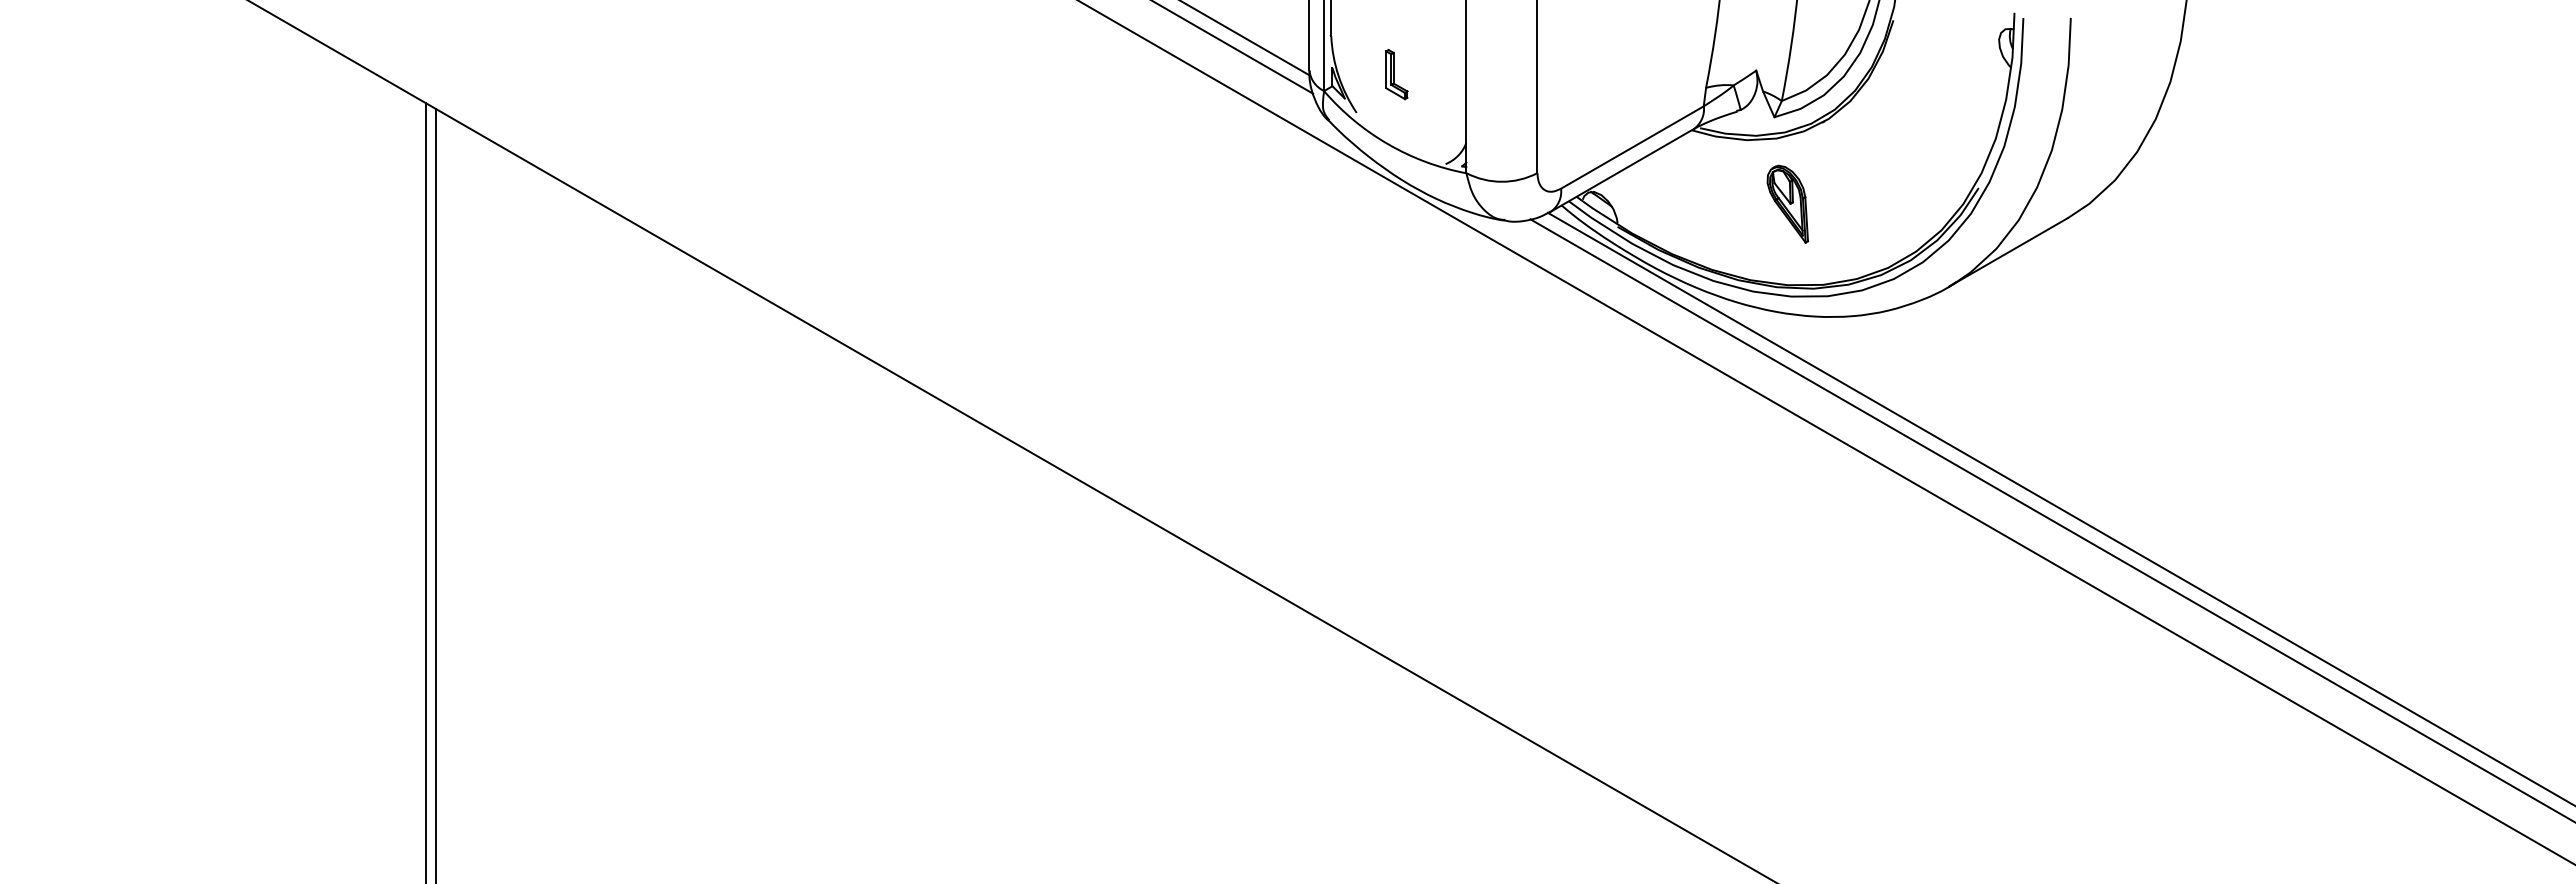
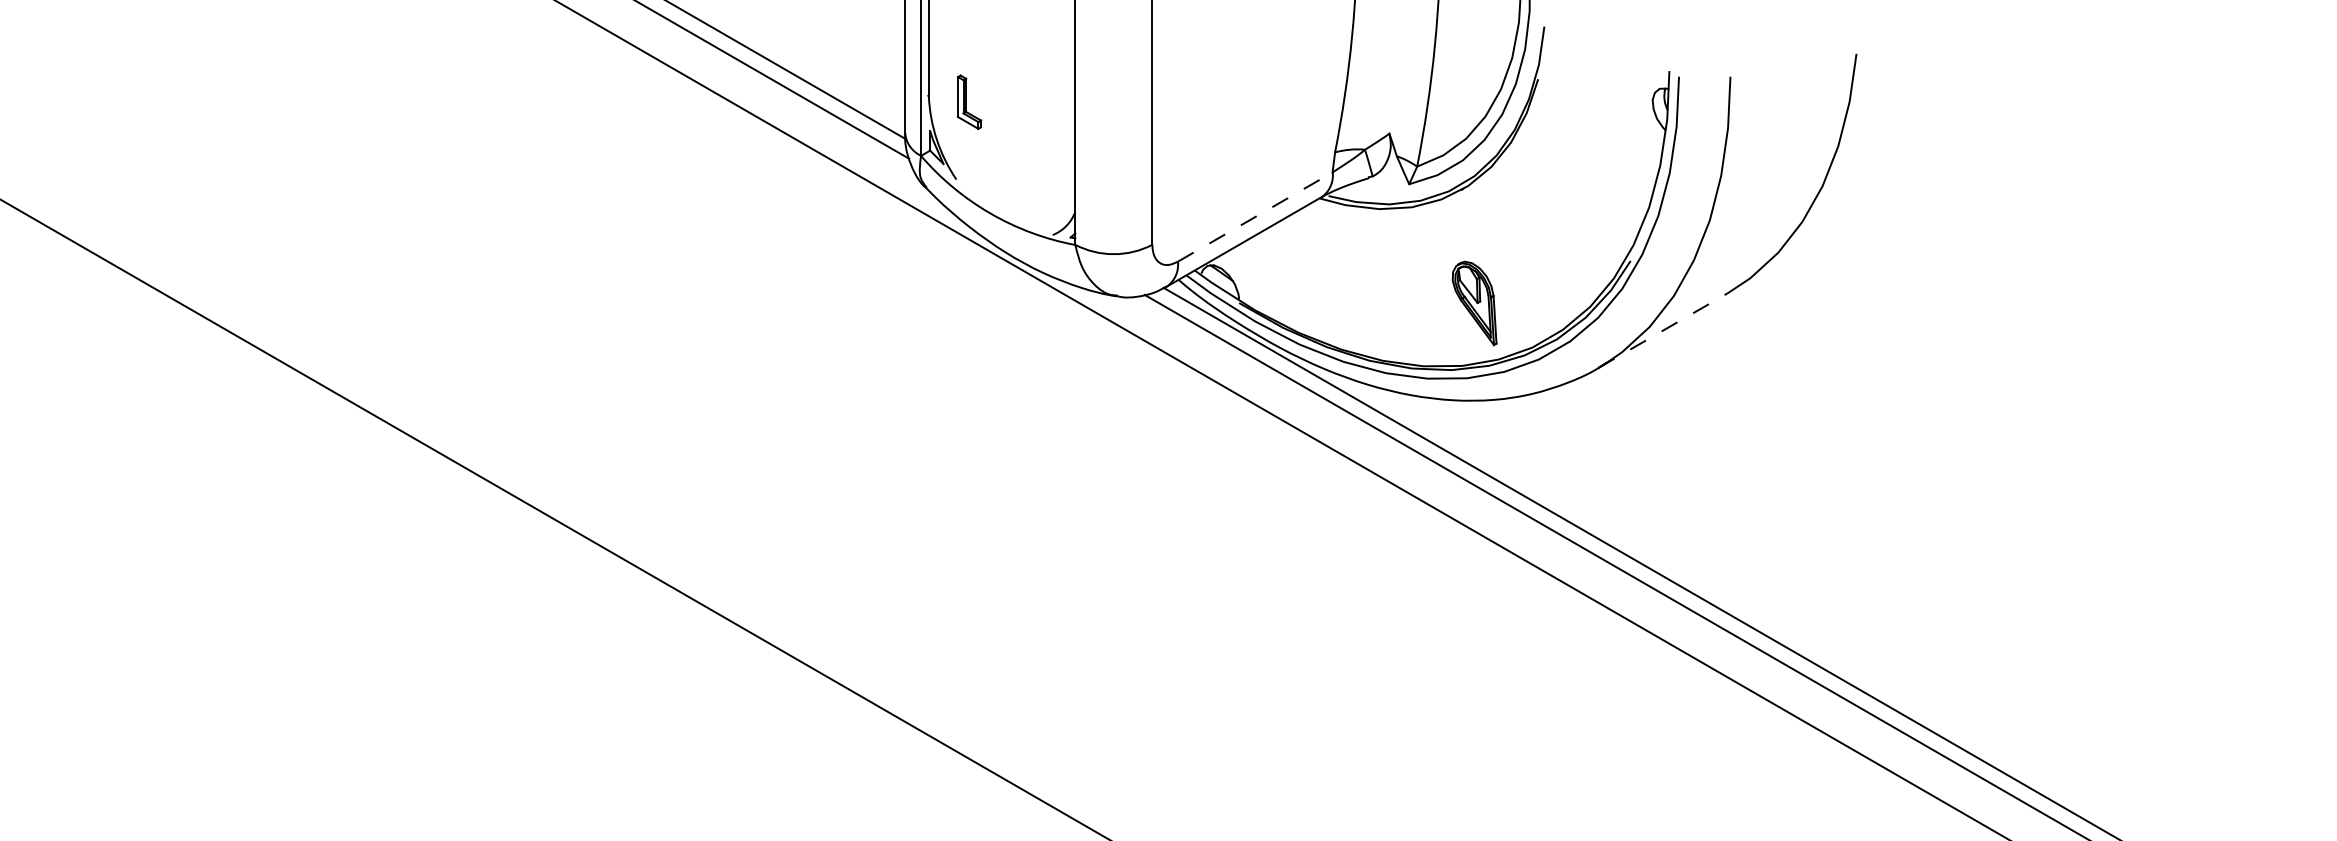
part: (1396, 74) -> (969, 102), moved
line: (1632, 147) -> (1255, 217), solid -> dashed
part: (1787, 203) -> (1474, 302), moved
line: (2008, 252) -> (1662, 330), solid -> dashed

